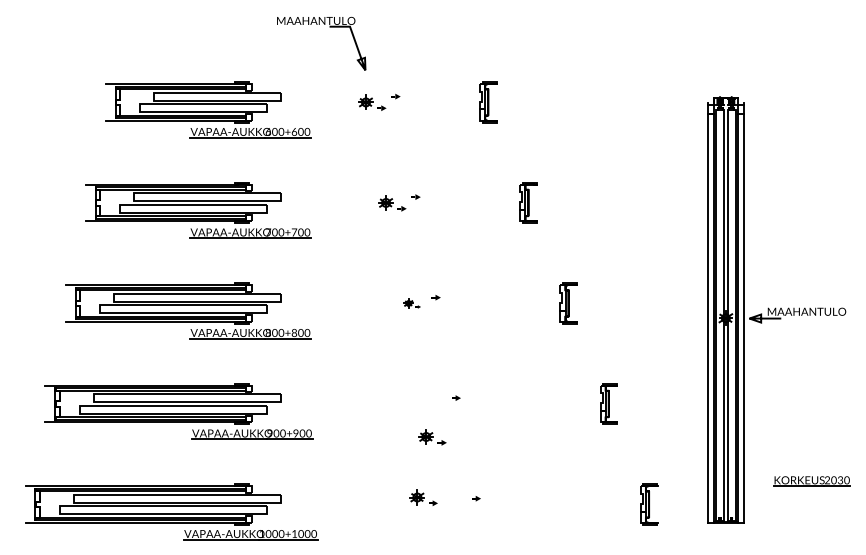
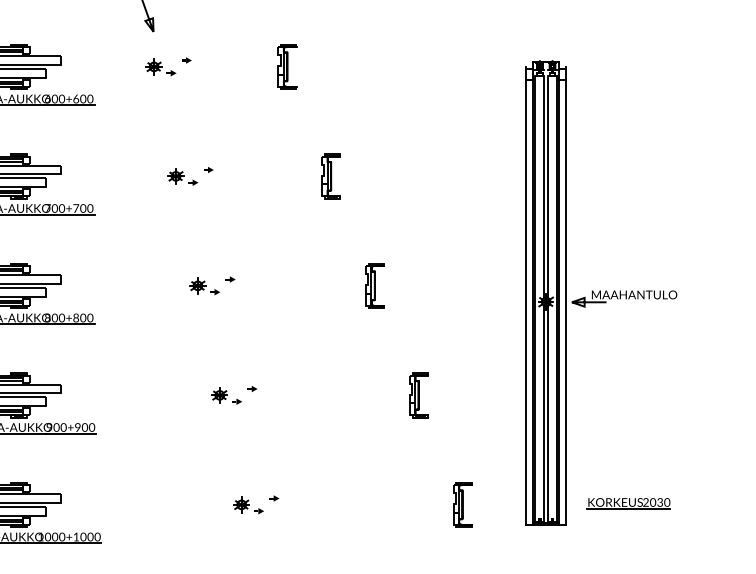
part: (412, 303) -> (204, 285), size x1.67
part: (432, 437) -> (226, 395), moved
part: (811, 481) -> (628, 503), moved
part: (423, 497) -> (248, 504), moved

